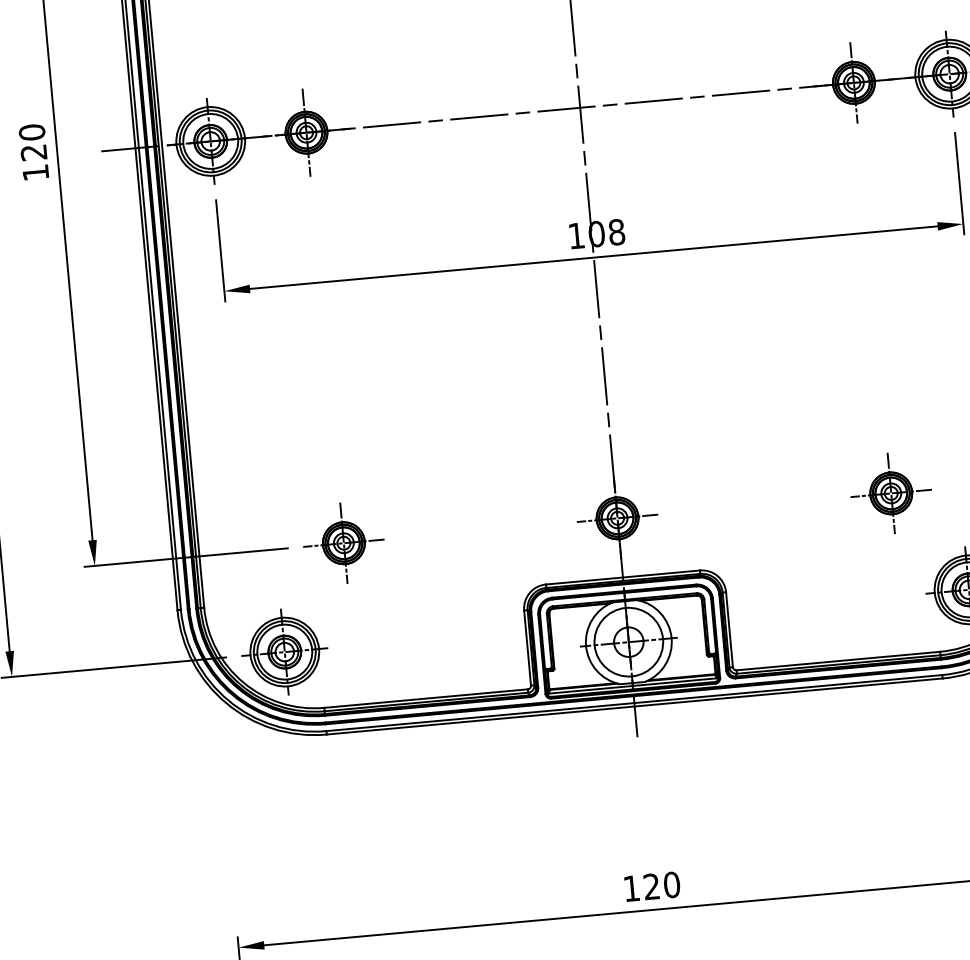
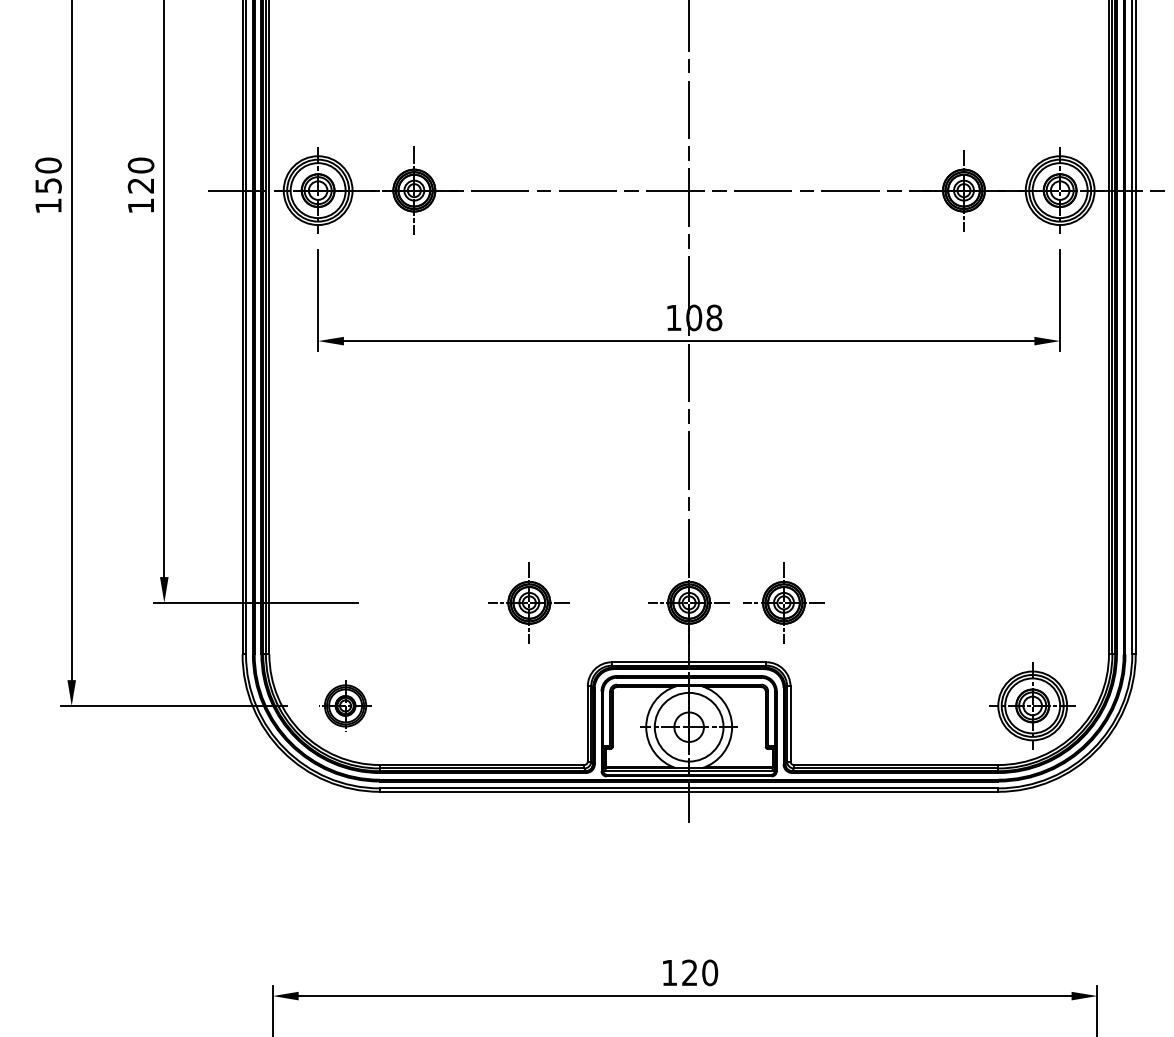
part: (890, 493) -> (783, 602), moved
part: (343, 542) -> (528, 602), moved
part: (284, 651) -> (345, 705), size x0.6

